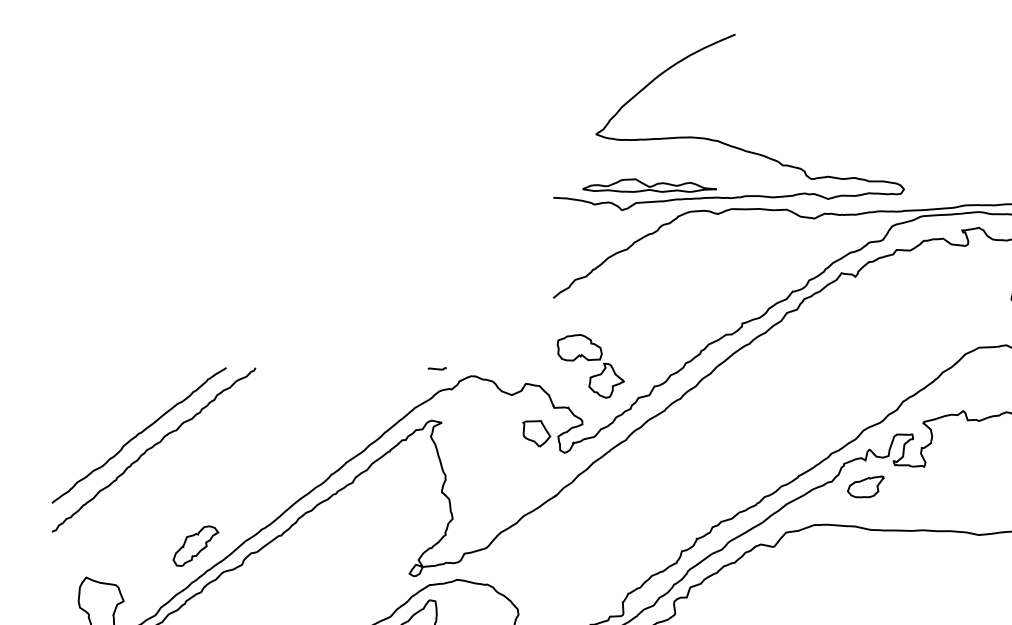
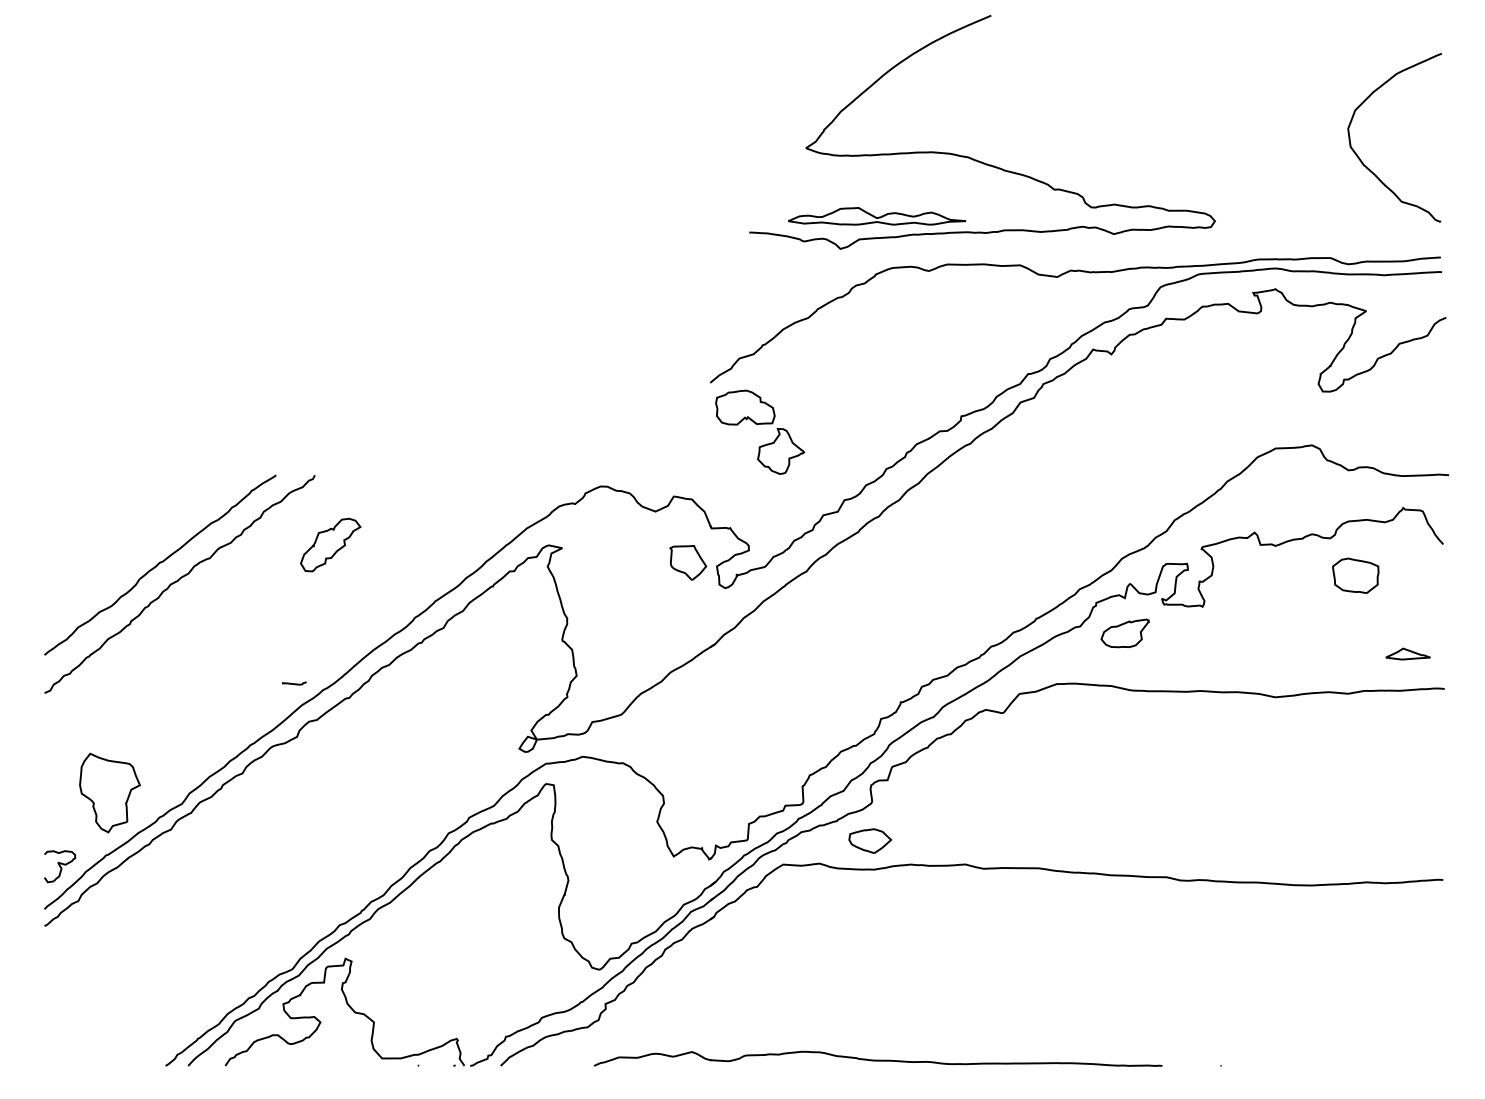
part: (719, 140) -> (969, 156), moved
part: (591, 360) -> (760, 424), moved
curve: (436, 368) -> (293, 683), moved
part: (195, 545) -> (330, 544), moved

